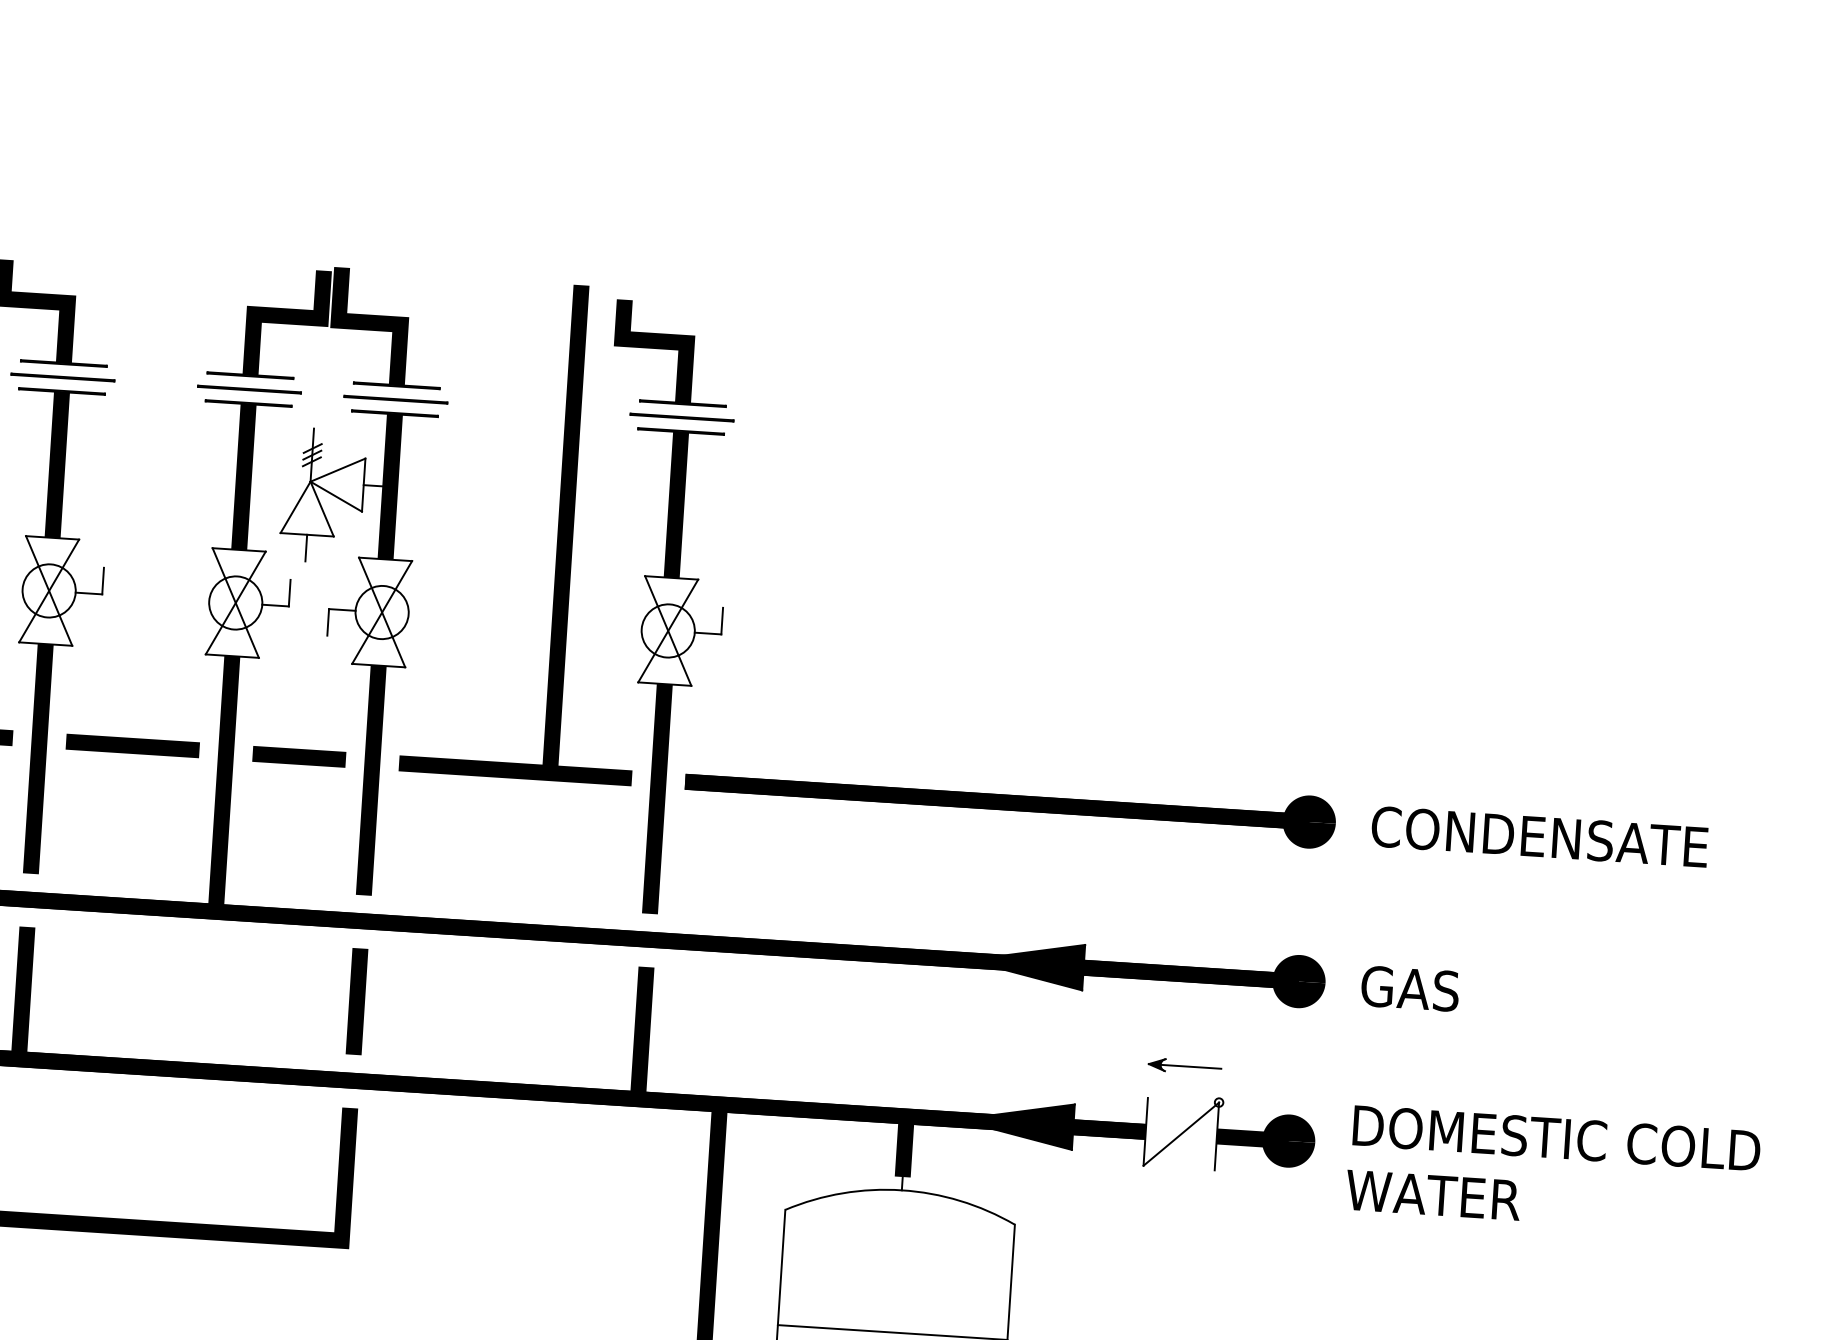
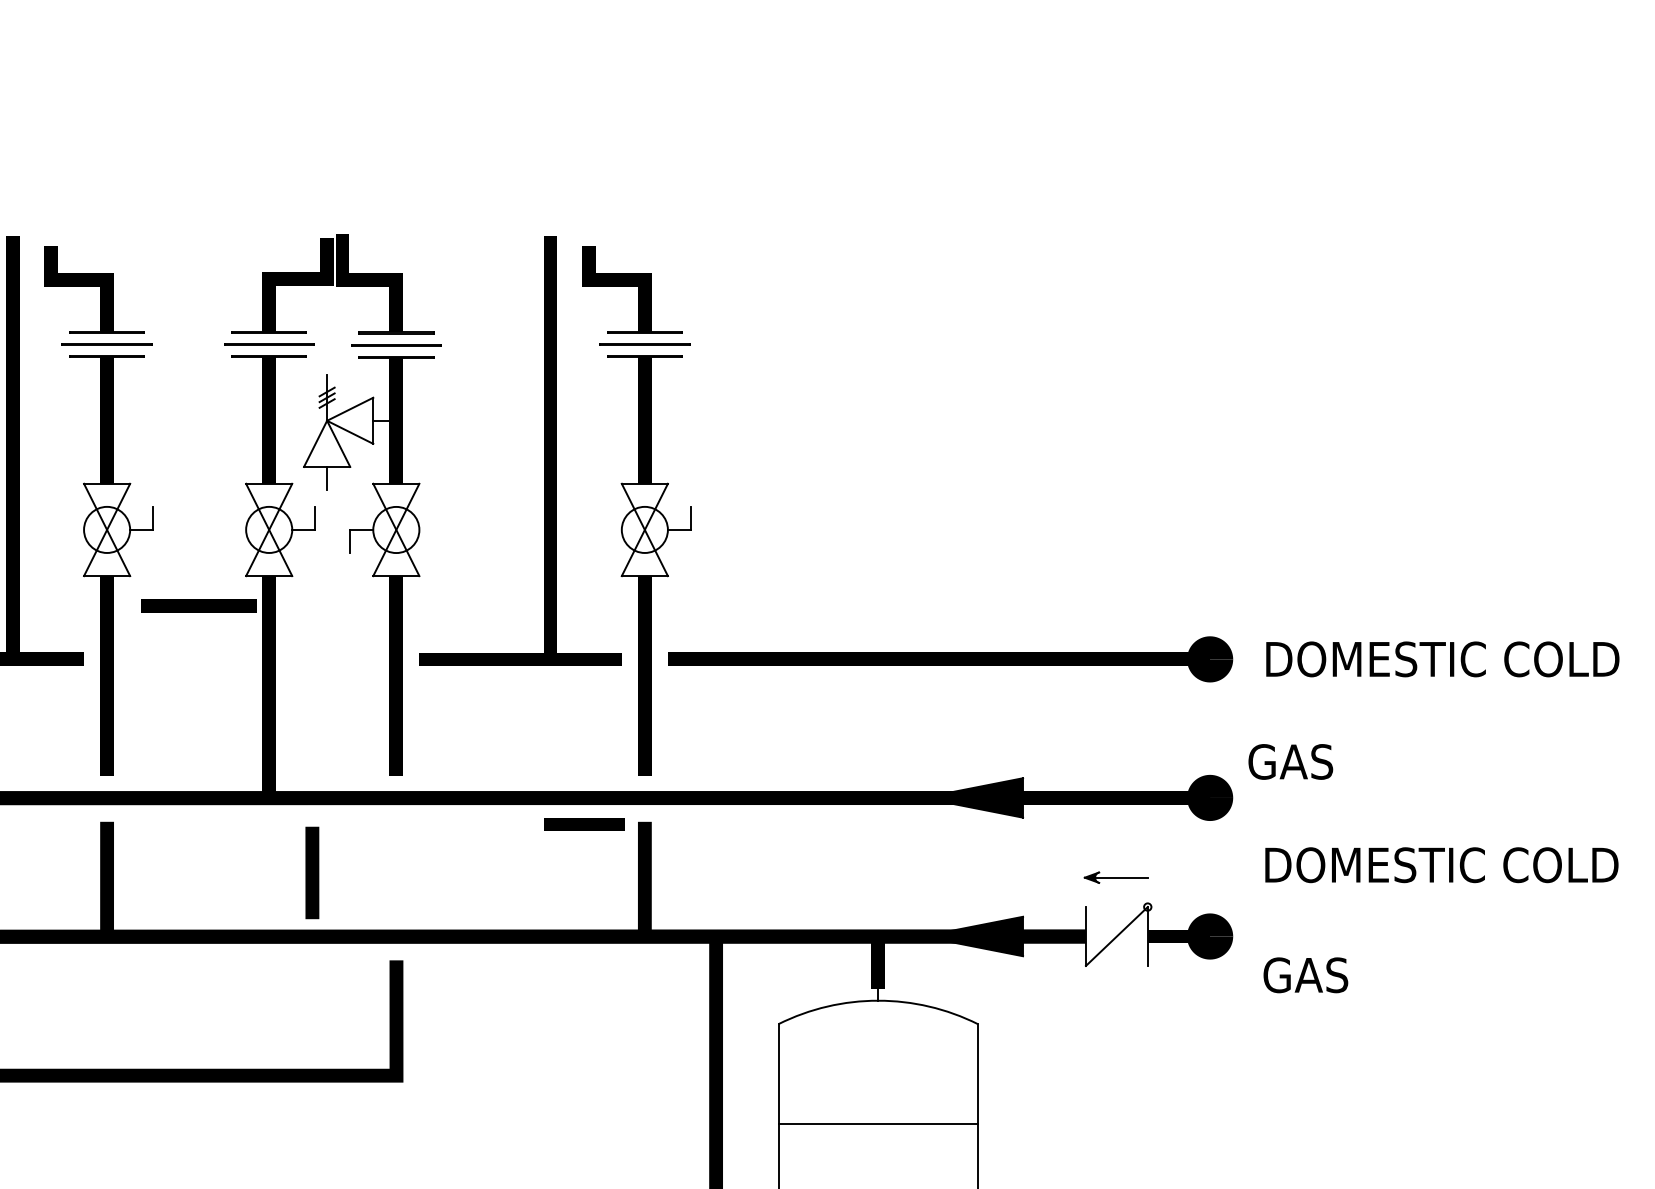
line: (132, 744) -> (198, 605), moved
line: (298, 756) -> (584, 824), moved
text: (1575, 839) -> (1441, 659), CONDENSATE -> DOMESTIC COLD
text: (1409, 988) -> (1290, 761), moved
line: (357, 1001) -> (312, 872), moved
text: (1556, 1138) -> (1441, 865), moved
text: (1432, 1195) -> (1337, 975), WATER -> GAS

